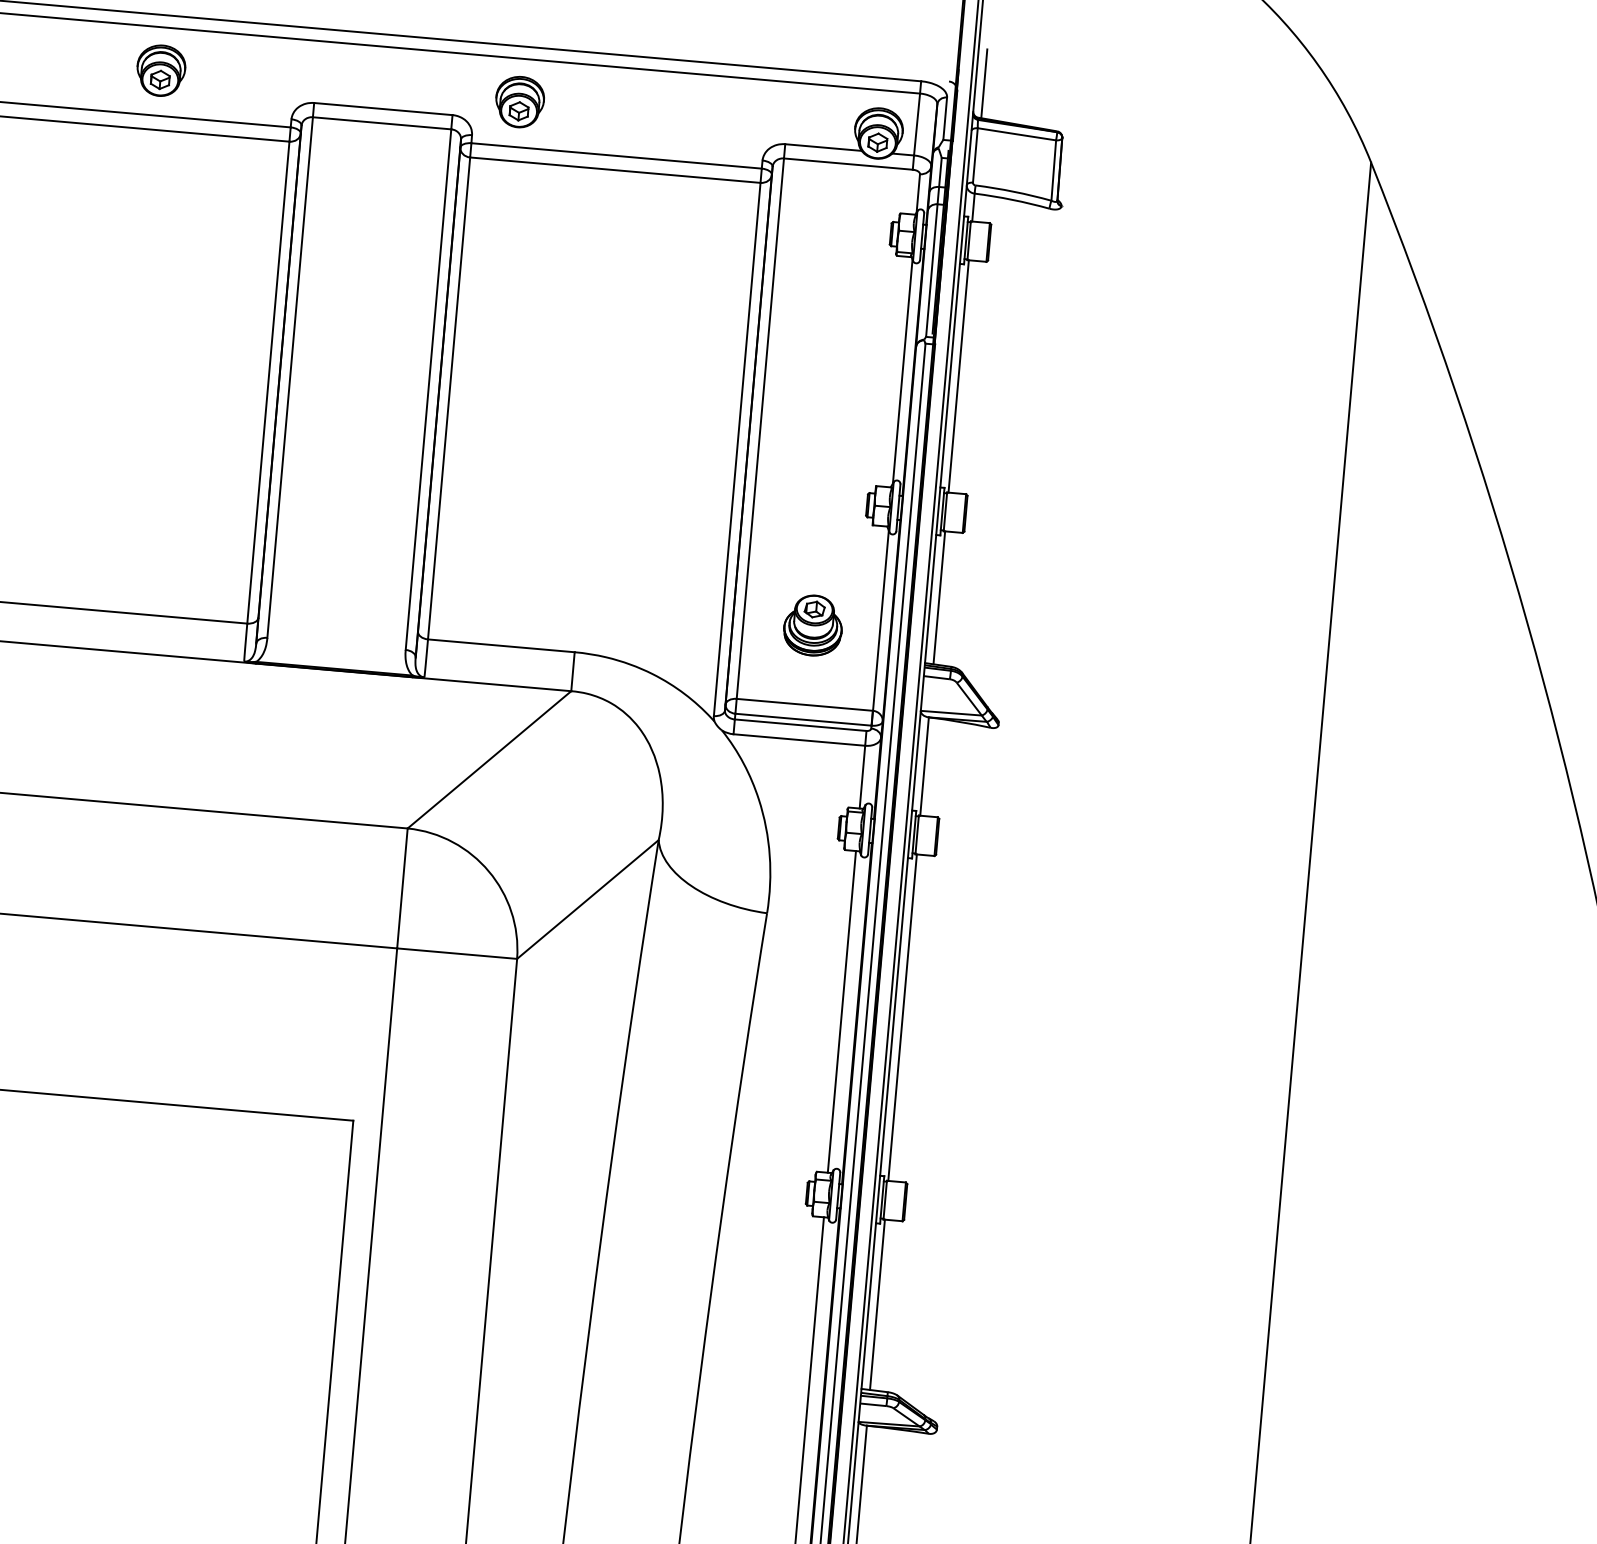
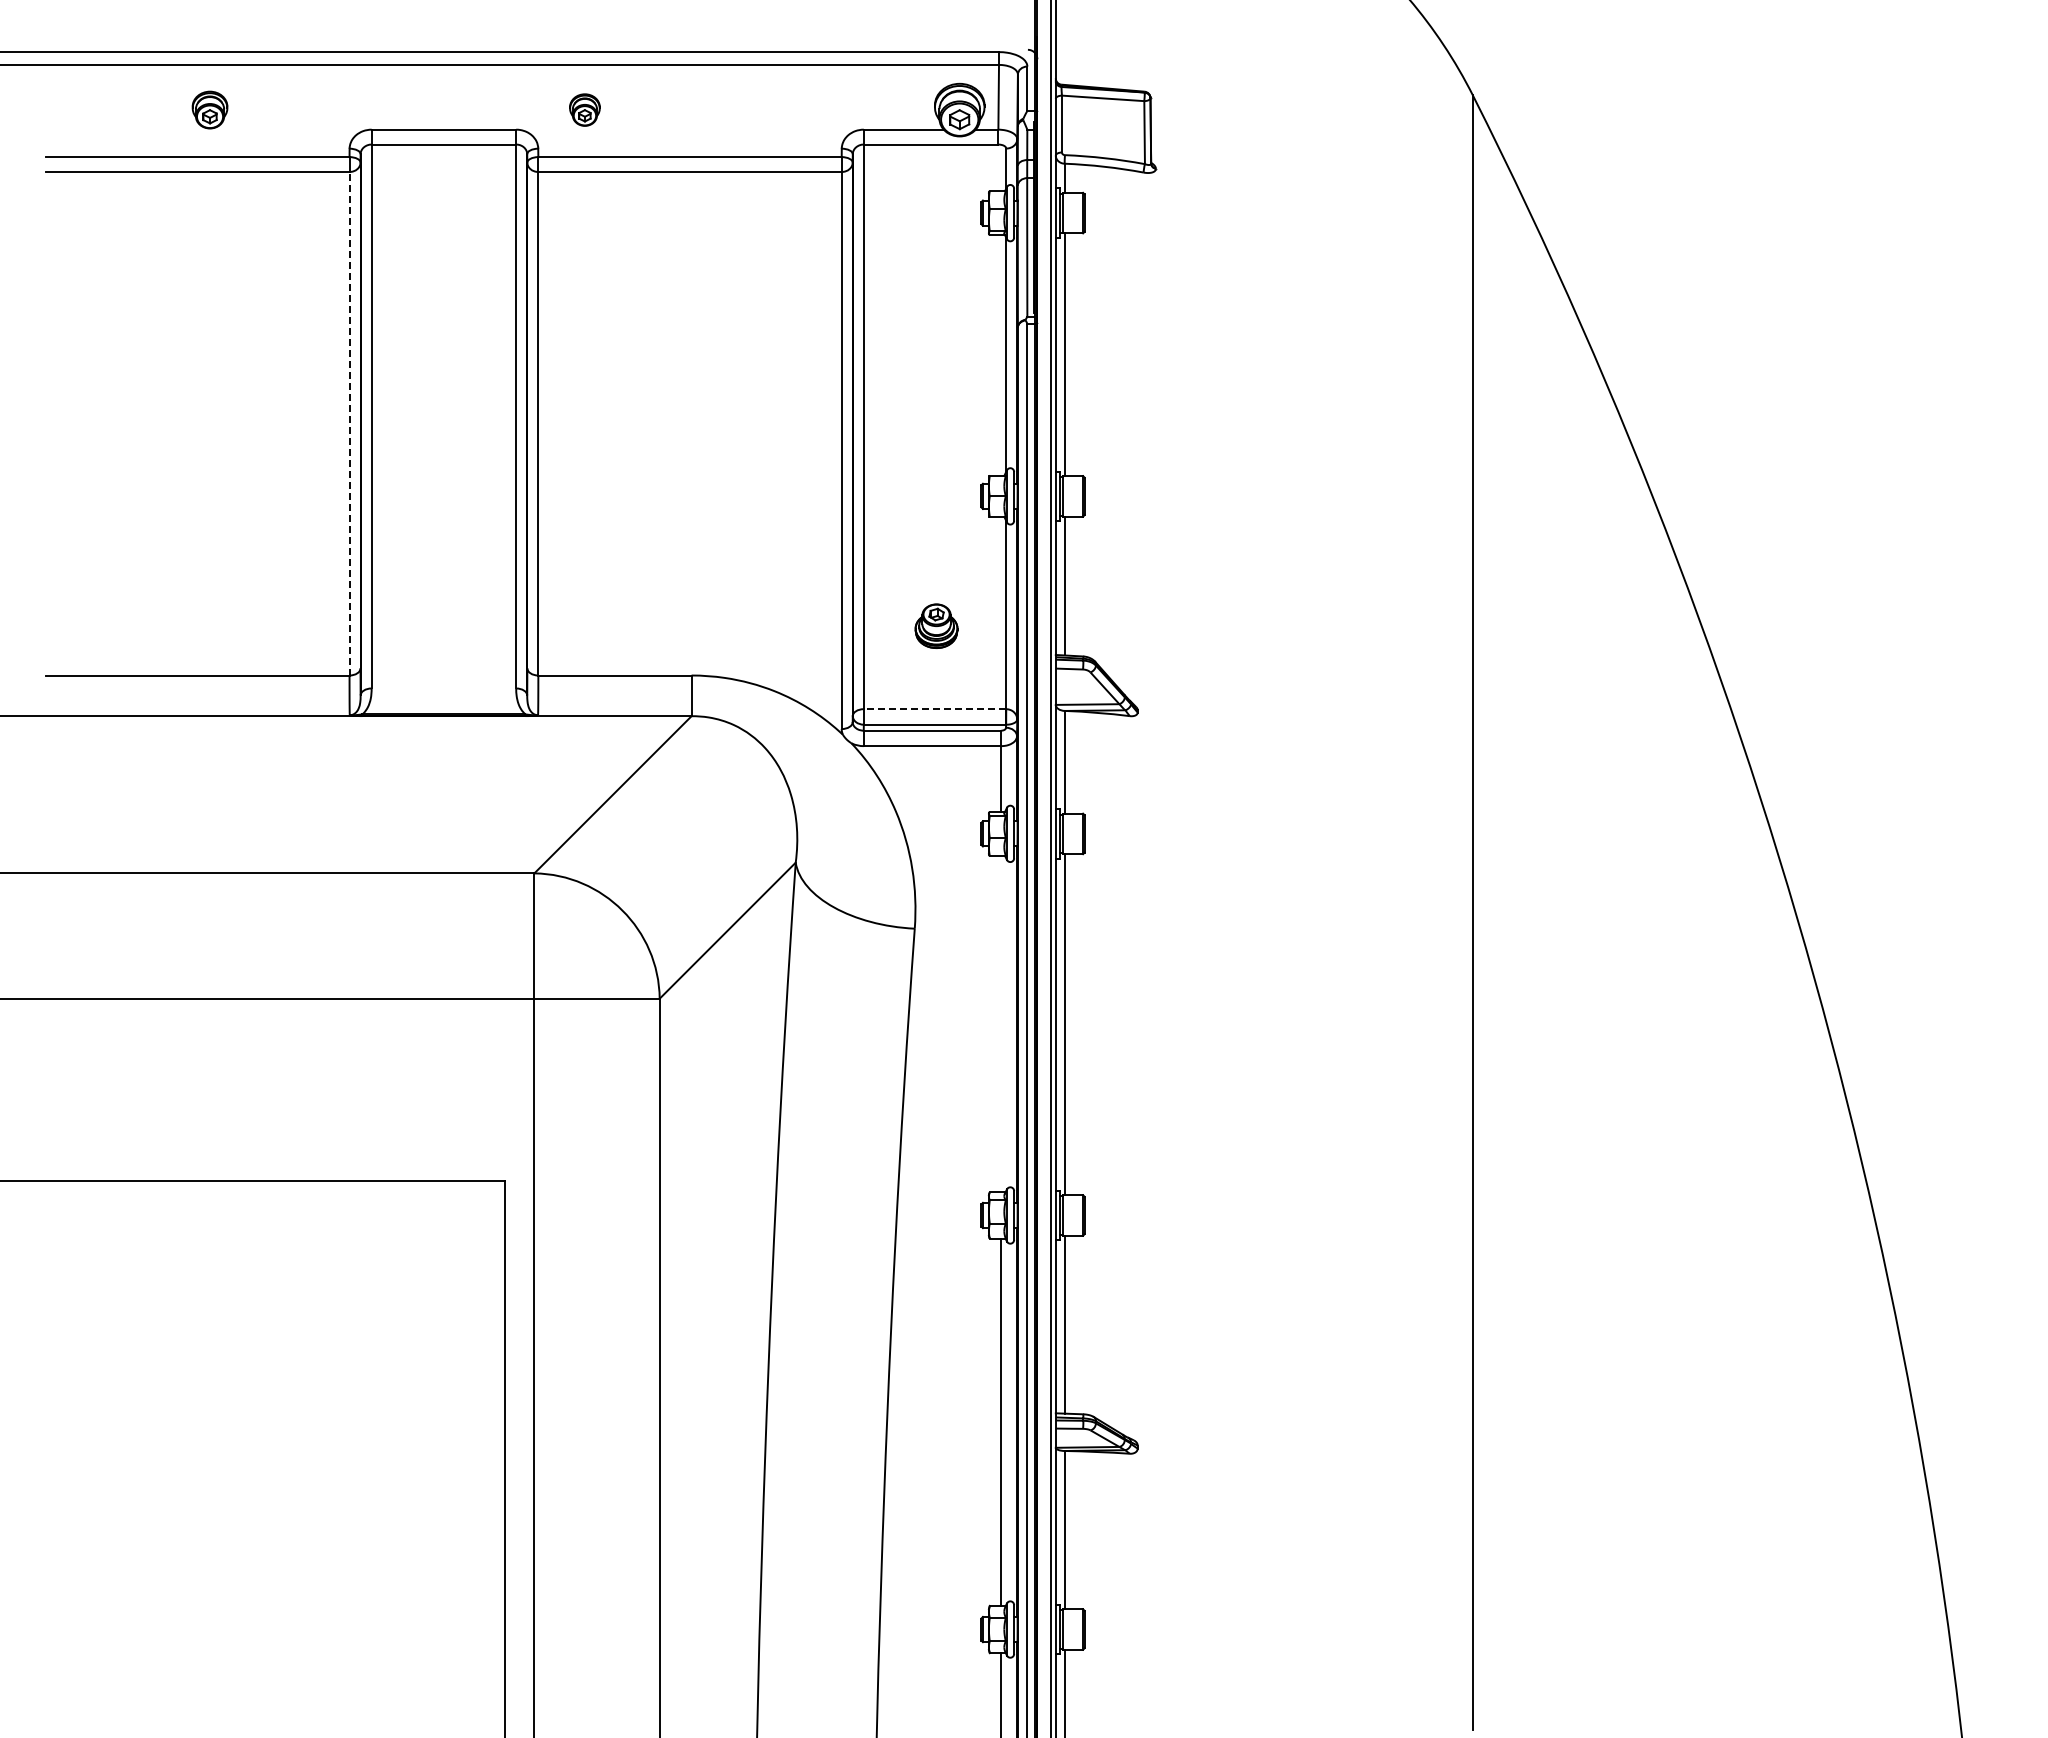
part: (160, 70) -> (209, 109), size x0.7
line: (984, 83) -> (1064, 48), removed
part: (519, 101) -> (584, 109), size x0.6
line: (268, 382) -> (349, 423), solid -> dashed
part: (813, 625) -> (936, 626), size x0.7
line: (804, 705) -> (934, 709), solid -> dashed
line: (842, 1012) -> (1001, 1024), removed

